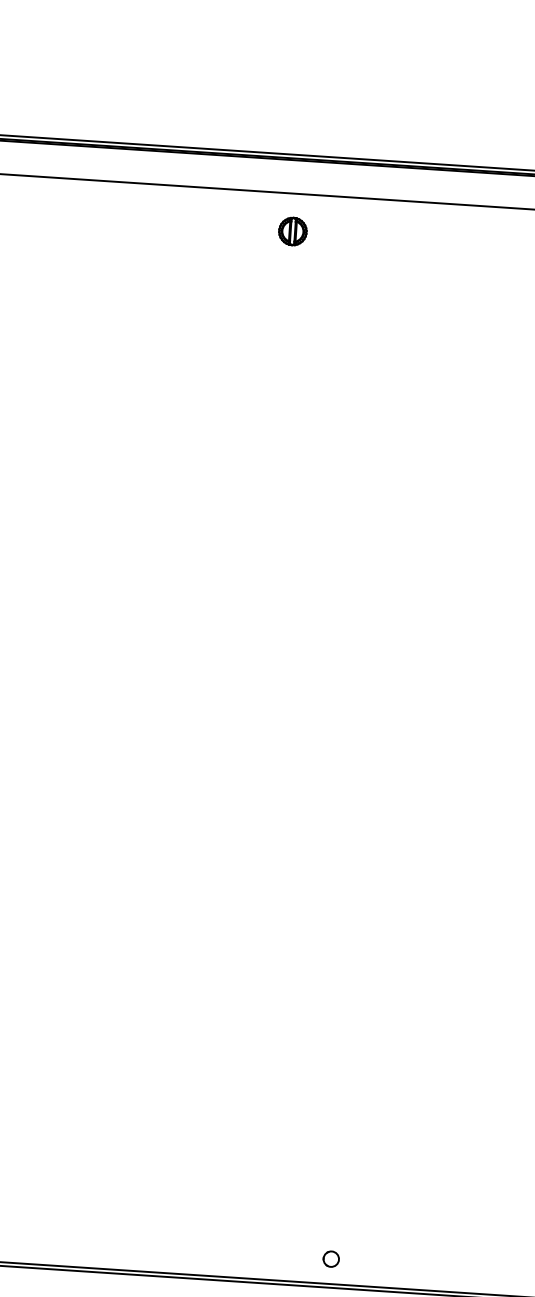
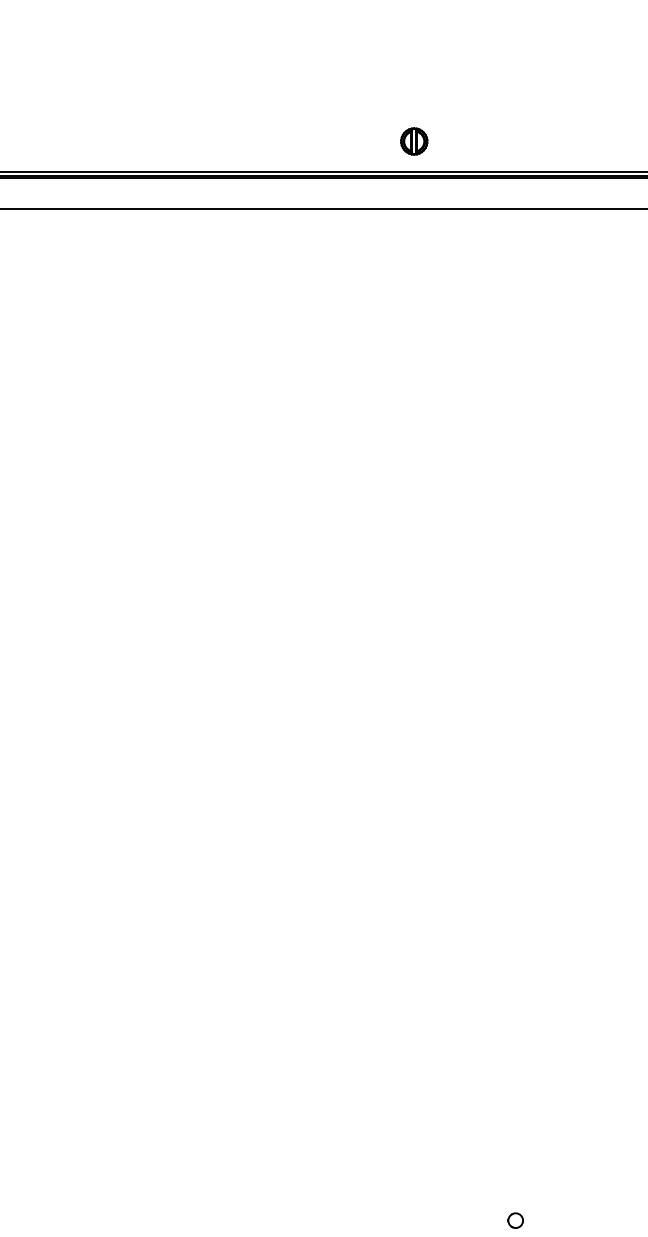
part: (293, 231) -> (414, 141), moved

